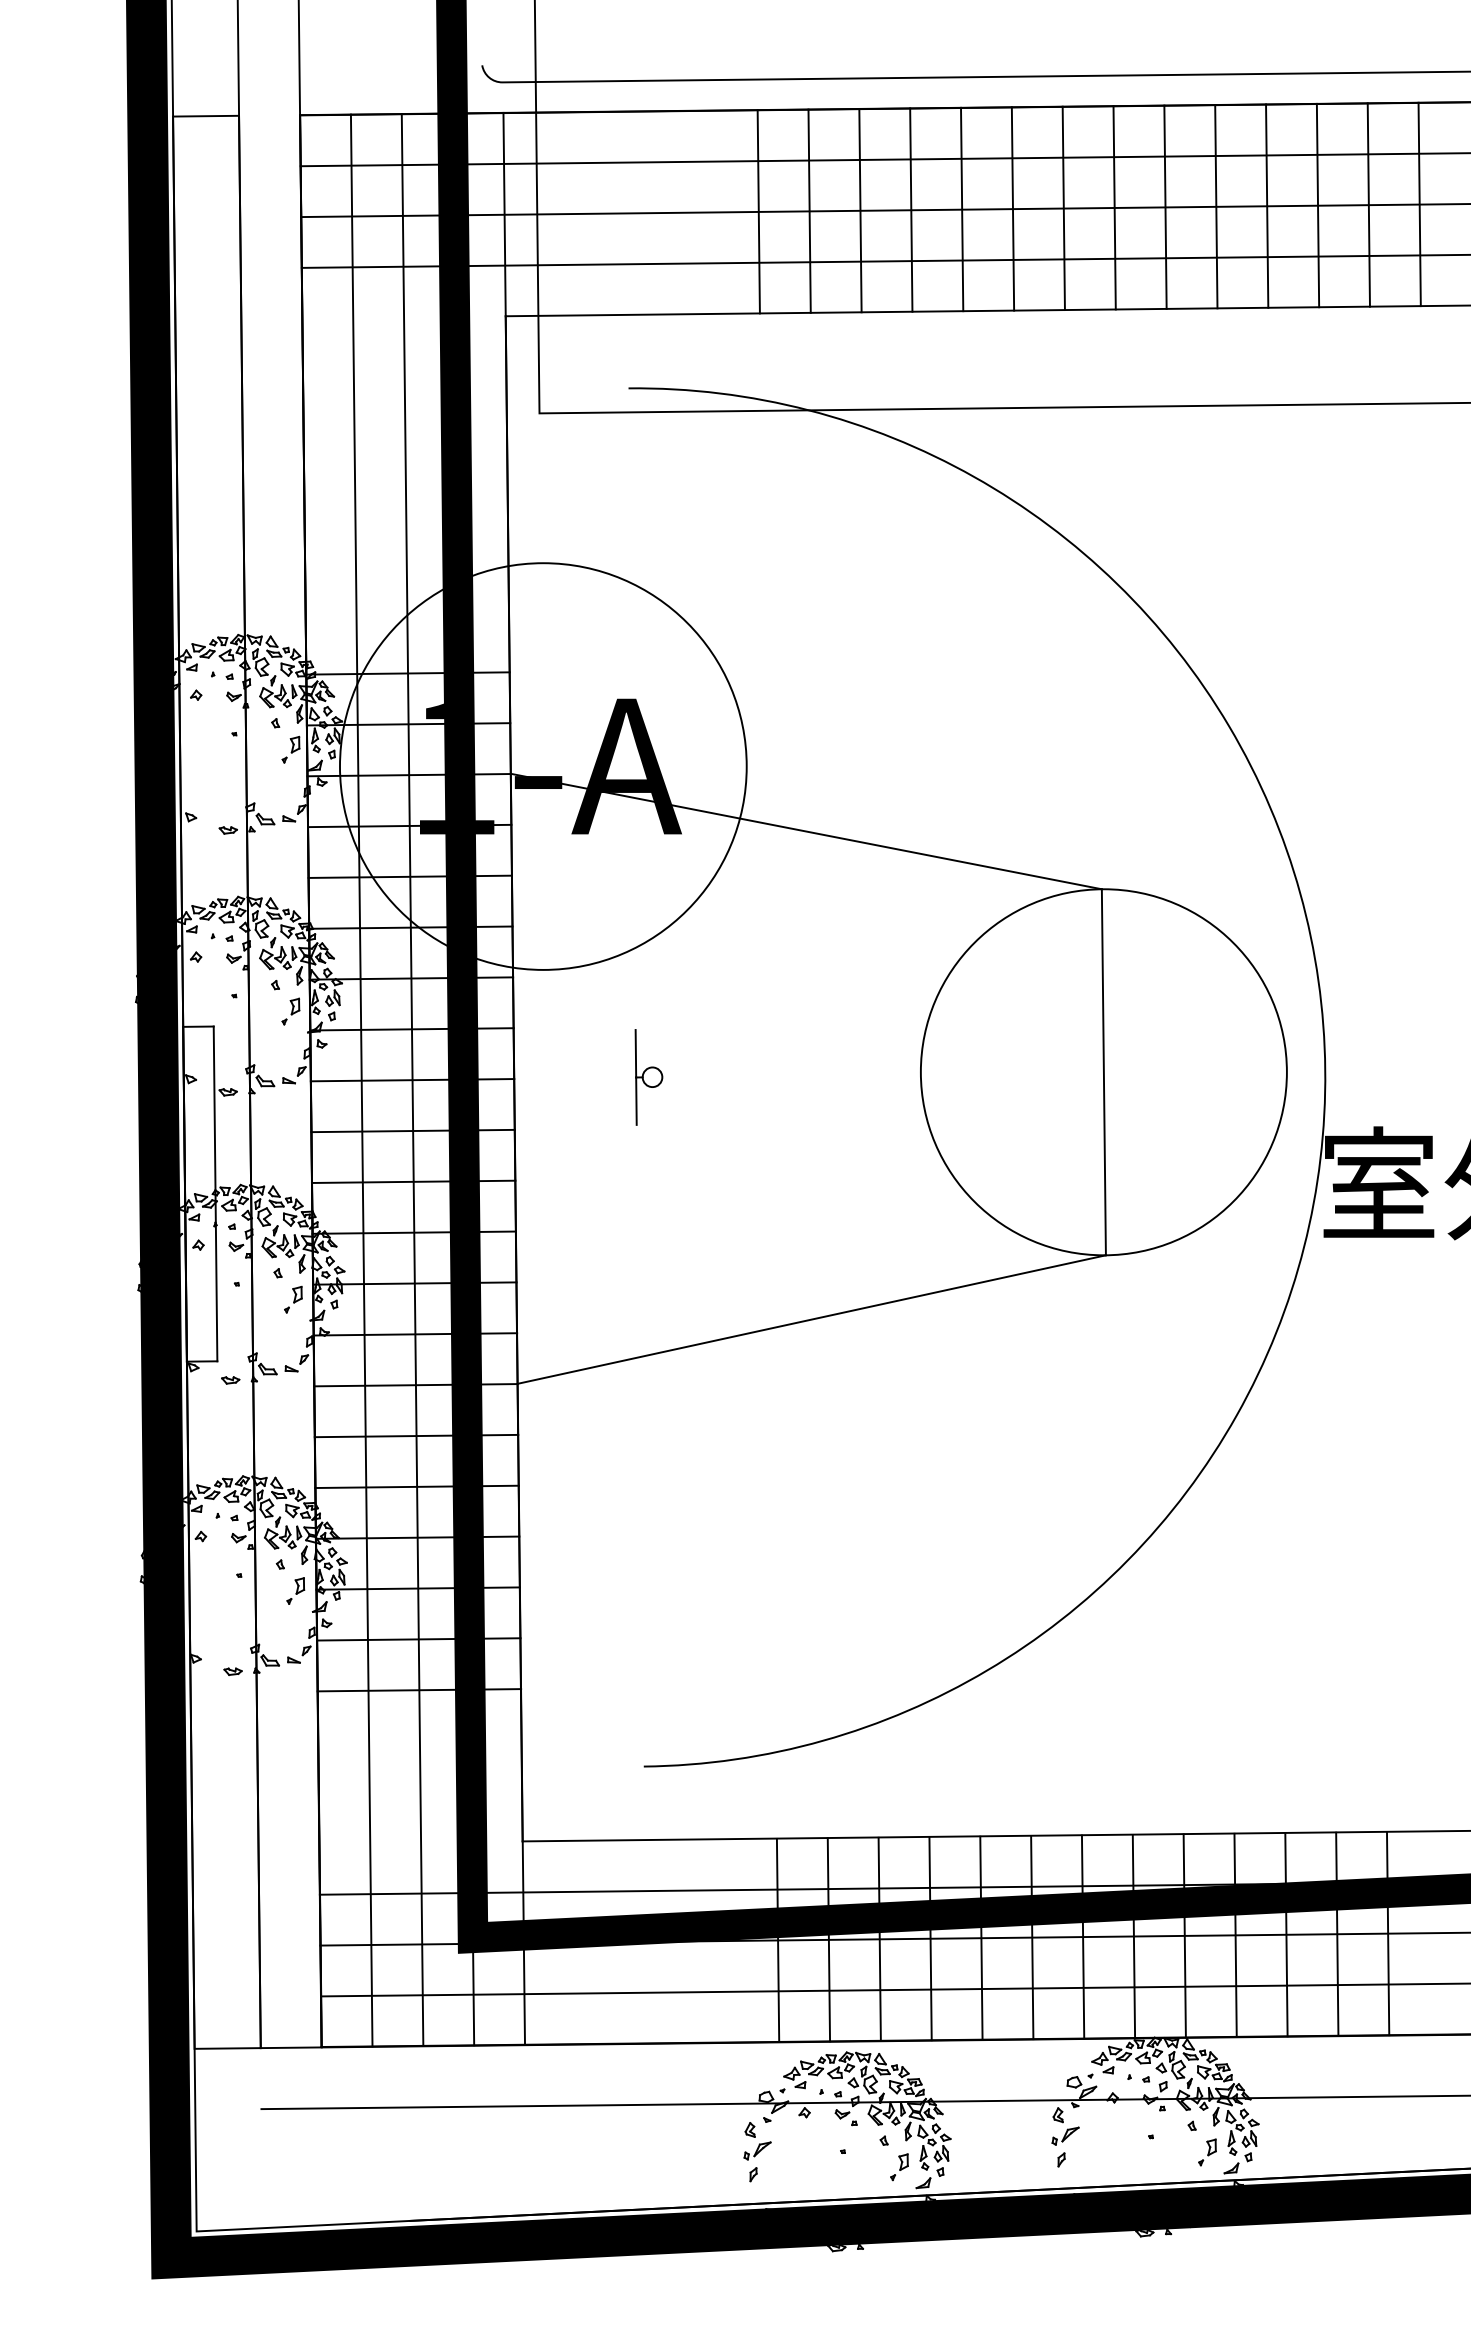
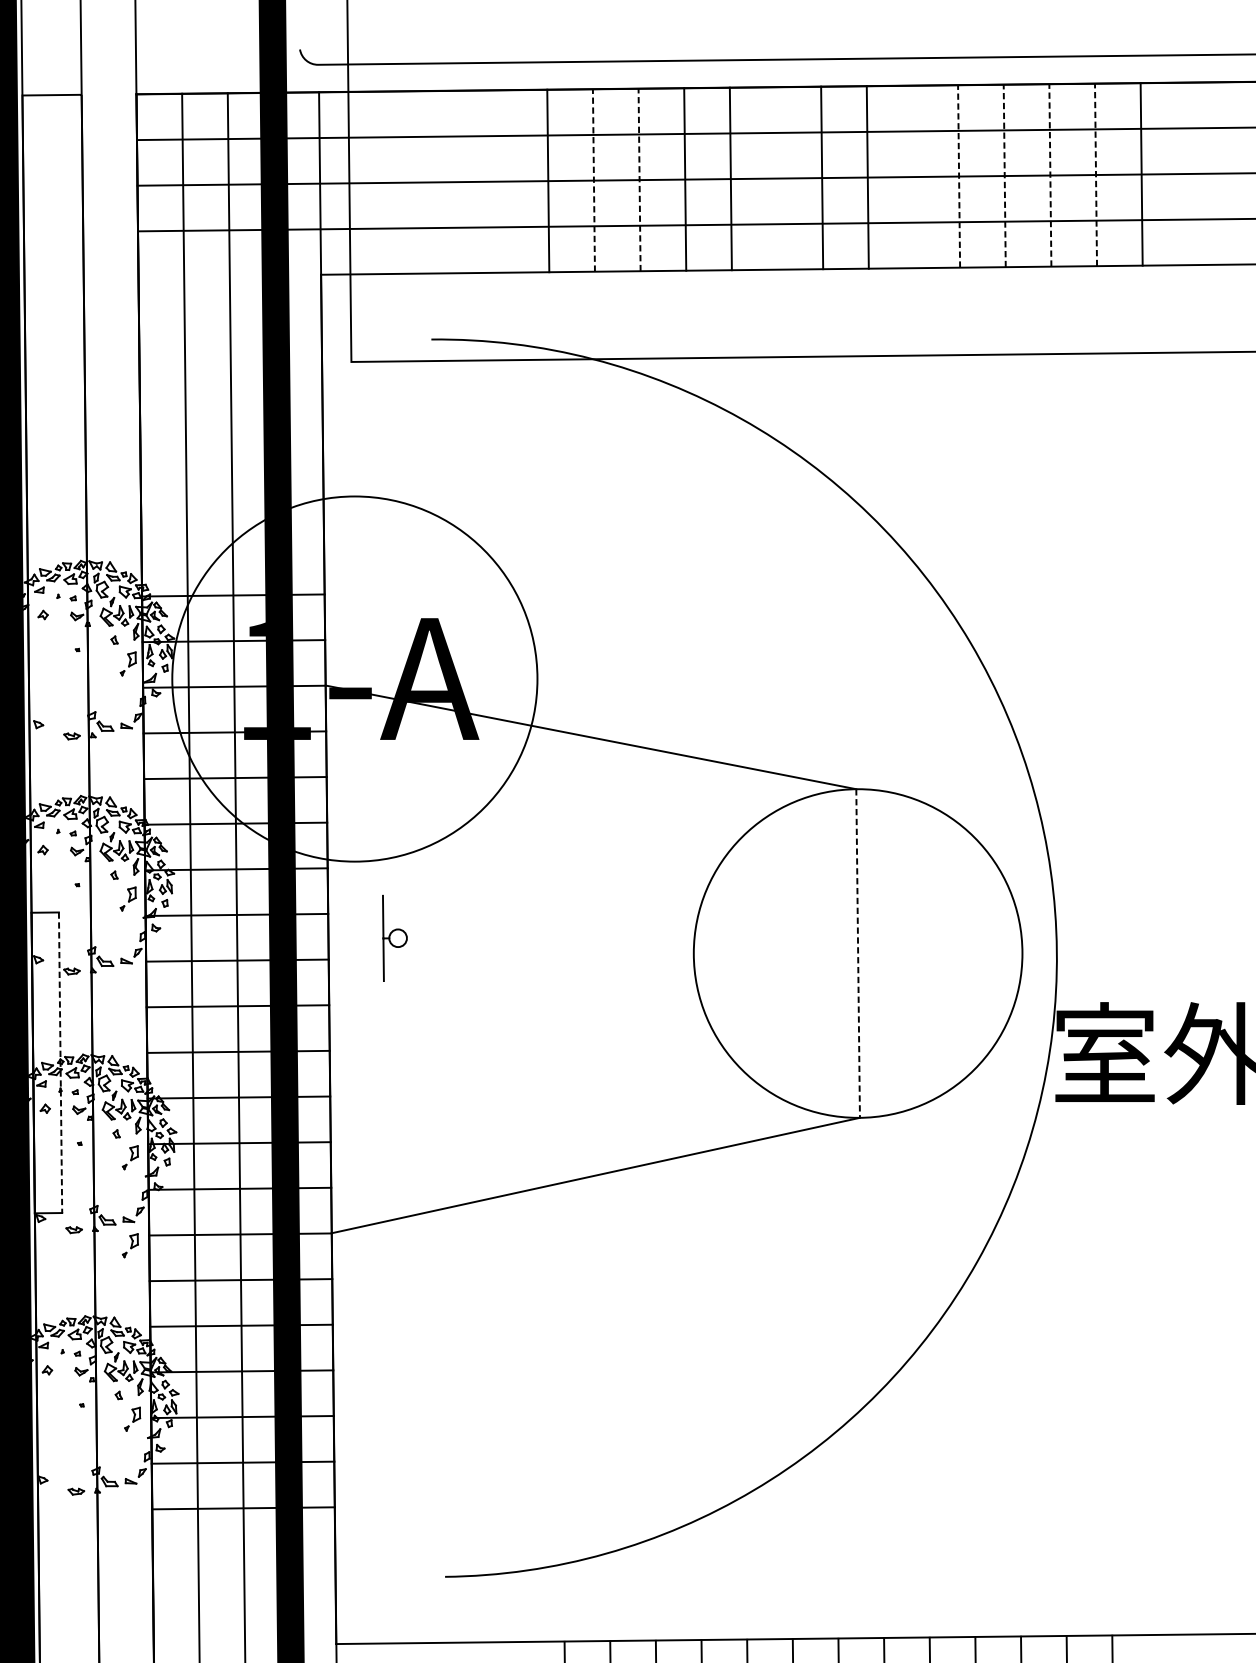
line: (1318, 205) -> (1050, 175), solid -> dashed
line: (1368, 205) -> (1095, 175), solid -> dashed
line: (1165, 206) -> (913, 176), removed
line: (1216, 206) -> (959, 176), solid -> dashed
line: (1267, 206) -> (1005, 176), solid -> dashed
line: (1012, 208) -> (776, 178), removed
line: (860, 210) -> (639, 179), solid -> dashed
line: (809, 211) -> (593, 180), solid -> dashed
line: (1103, 1072) -> (857, 953), solid -> dashed
part: (648, 1077) -> (394, 938), moved
line: (215, 1194) -> (60, 1063), solid -> dashed
part: (293, 1397) -> (130, 1245), added

